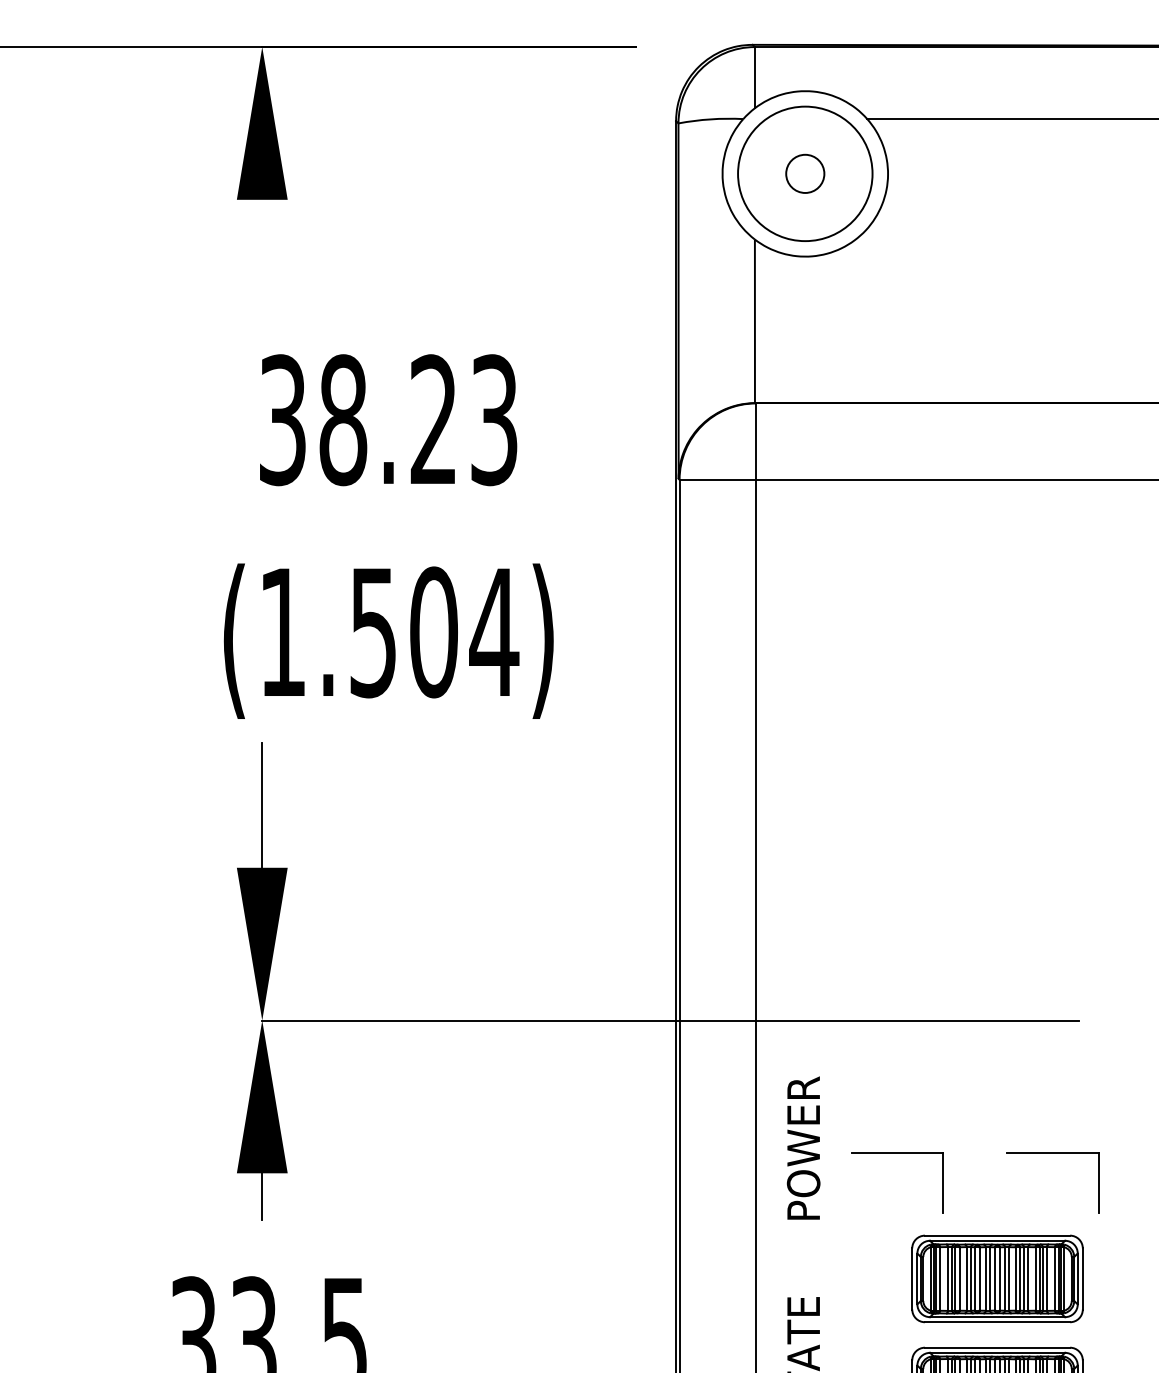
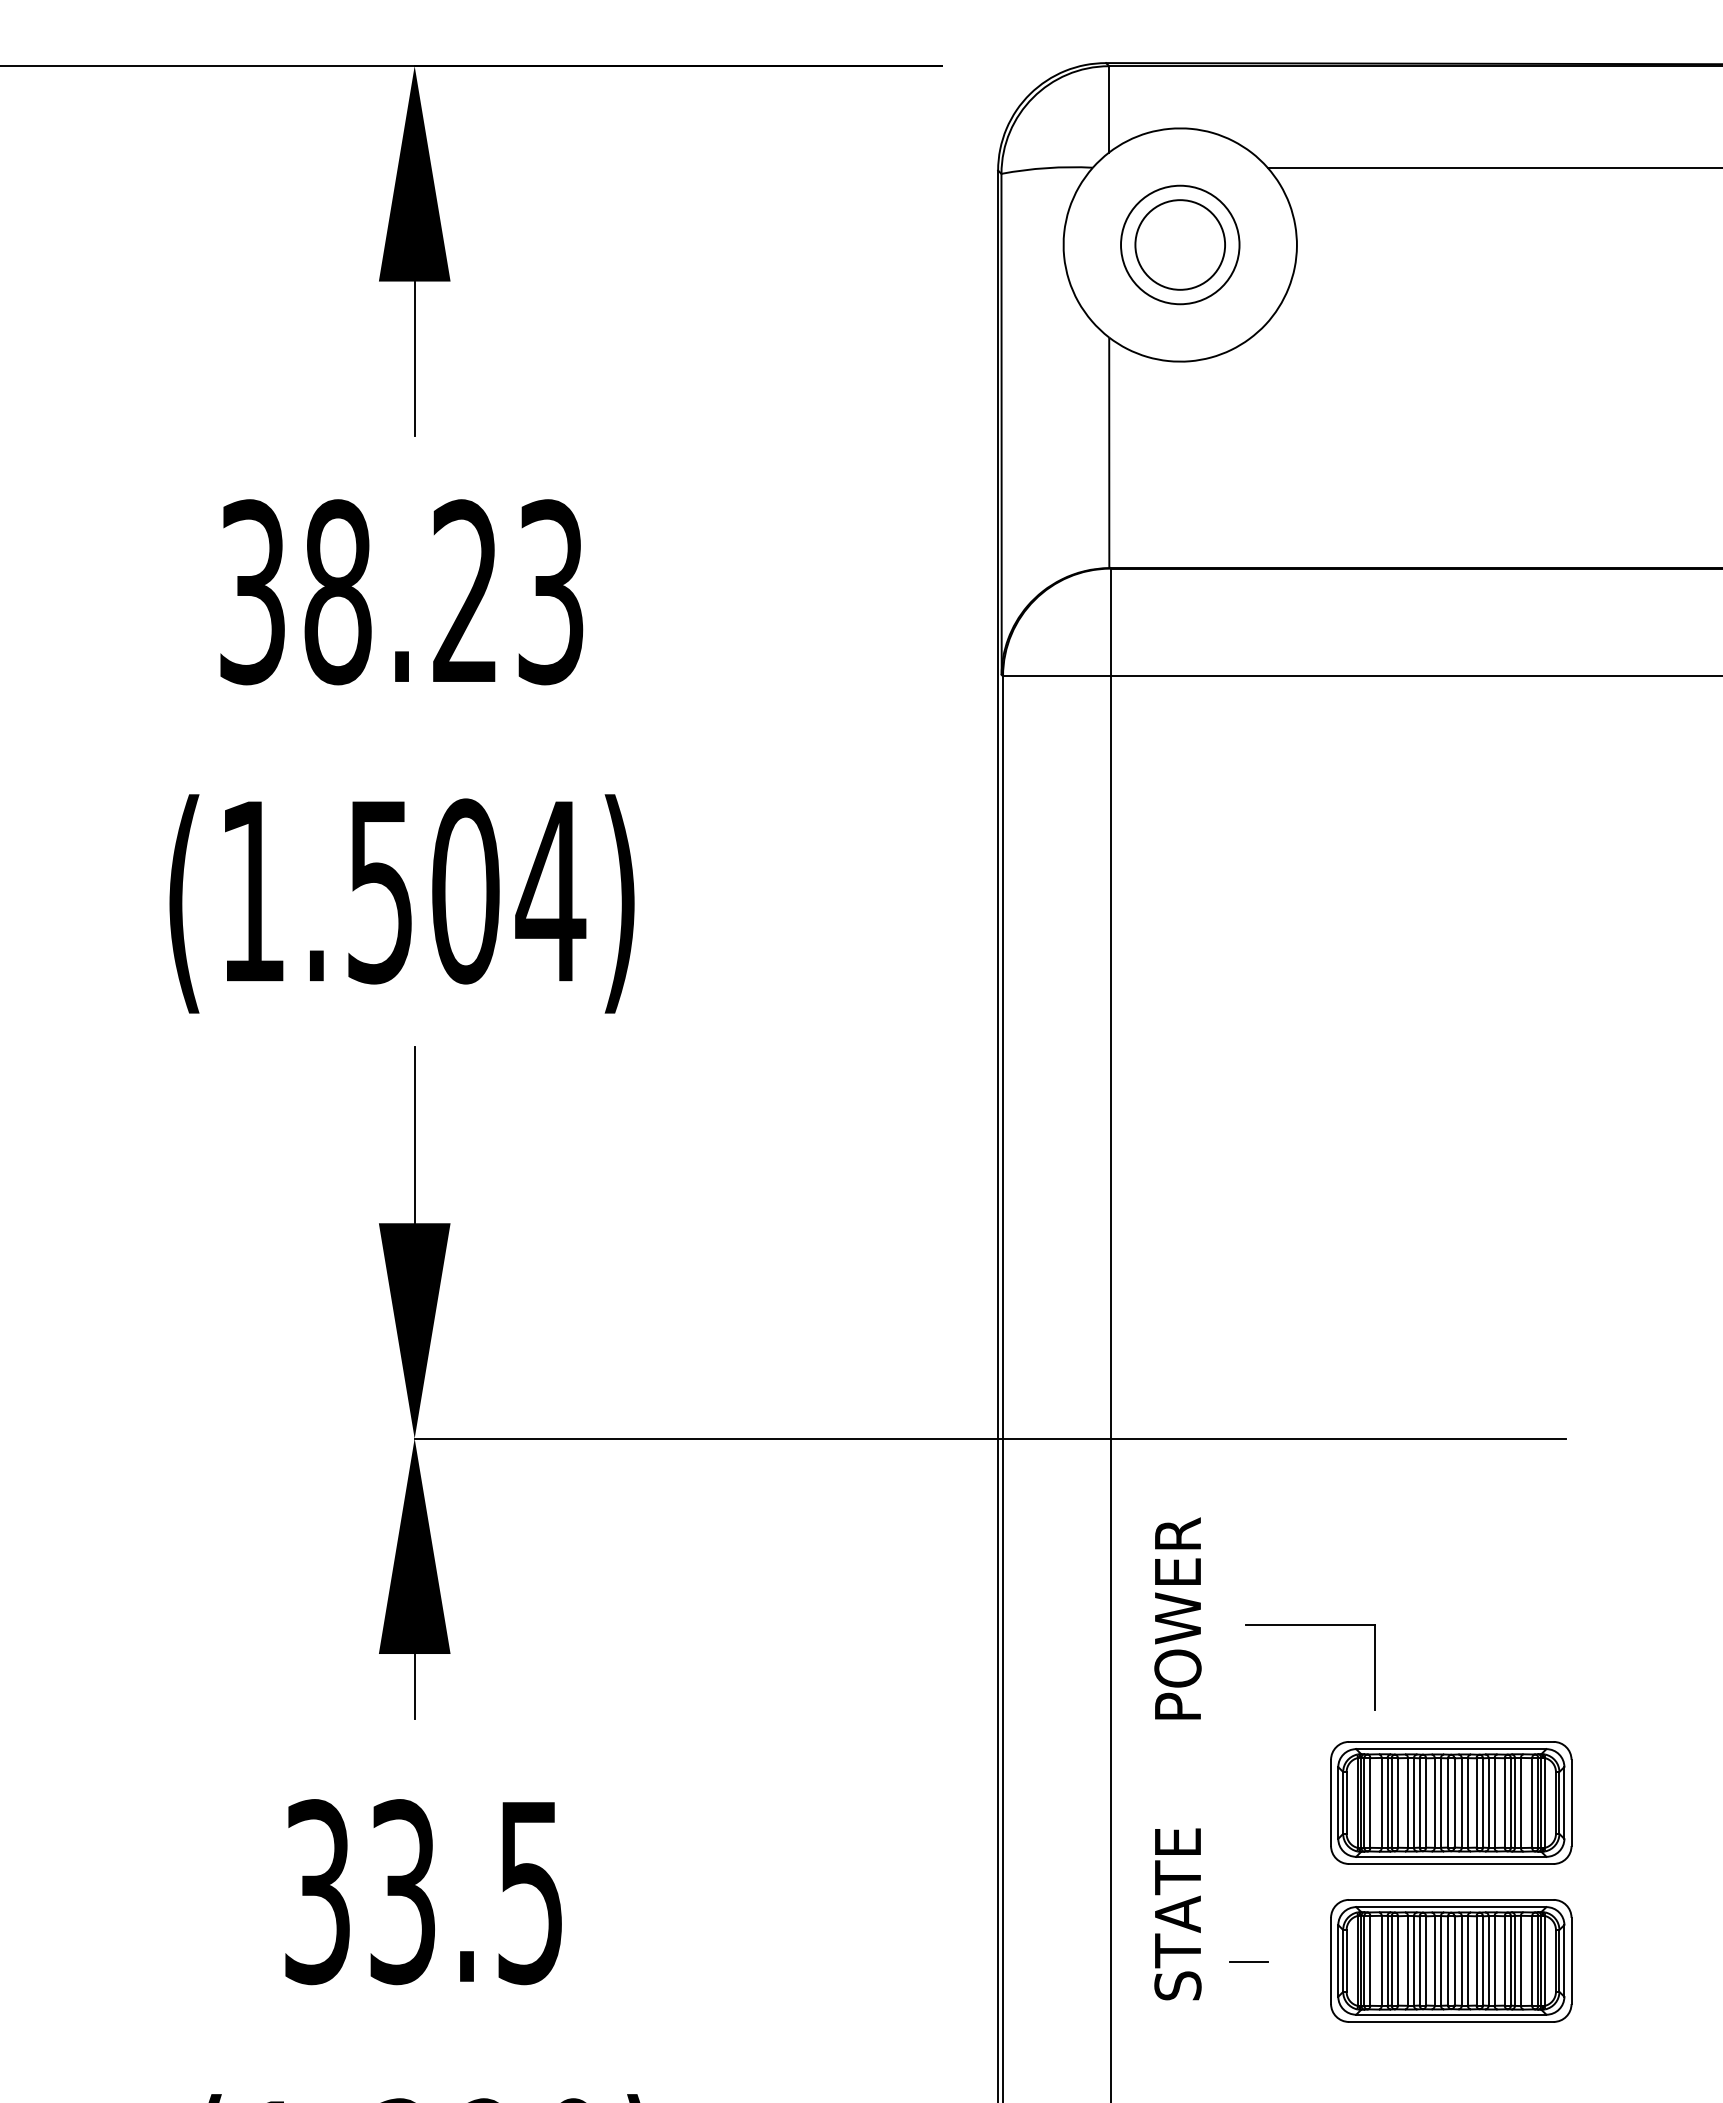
circle: (805, 173) -> (1180, 244), size x0.62
circle: (805, 173) -> (1180, 244), size x1.67
line: (262, 254) -> (414, 358), added
text: (388, 536) -> (401, 756), moved
part: (1053, 1153) -> (1529, 1625), removed

